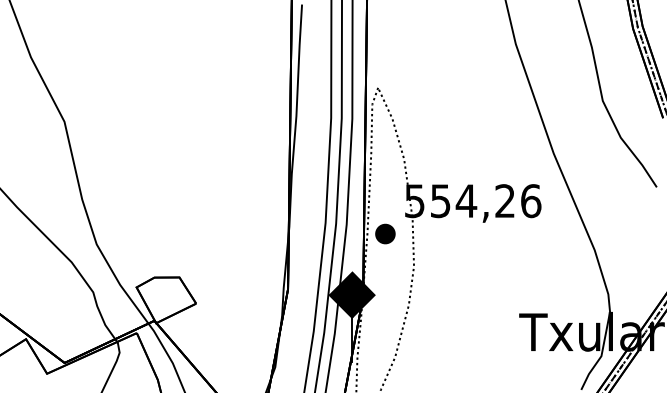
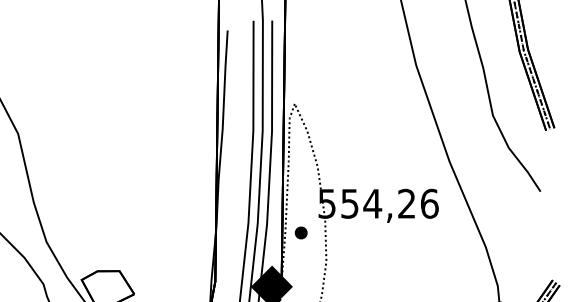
part: (385, 234) -> (301, 233), size x0.71

